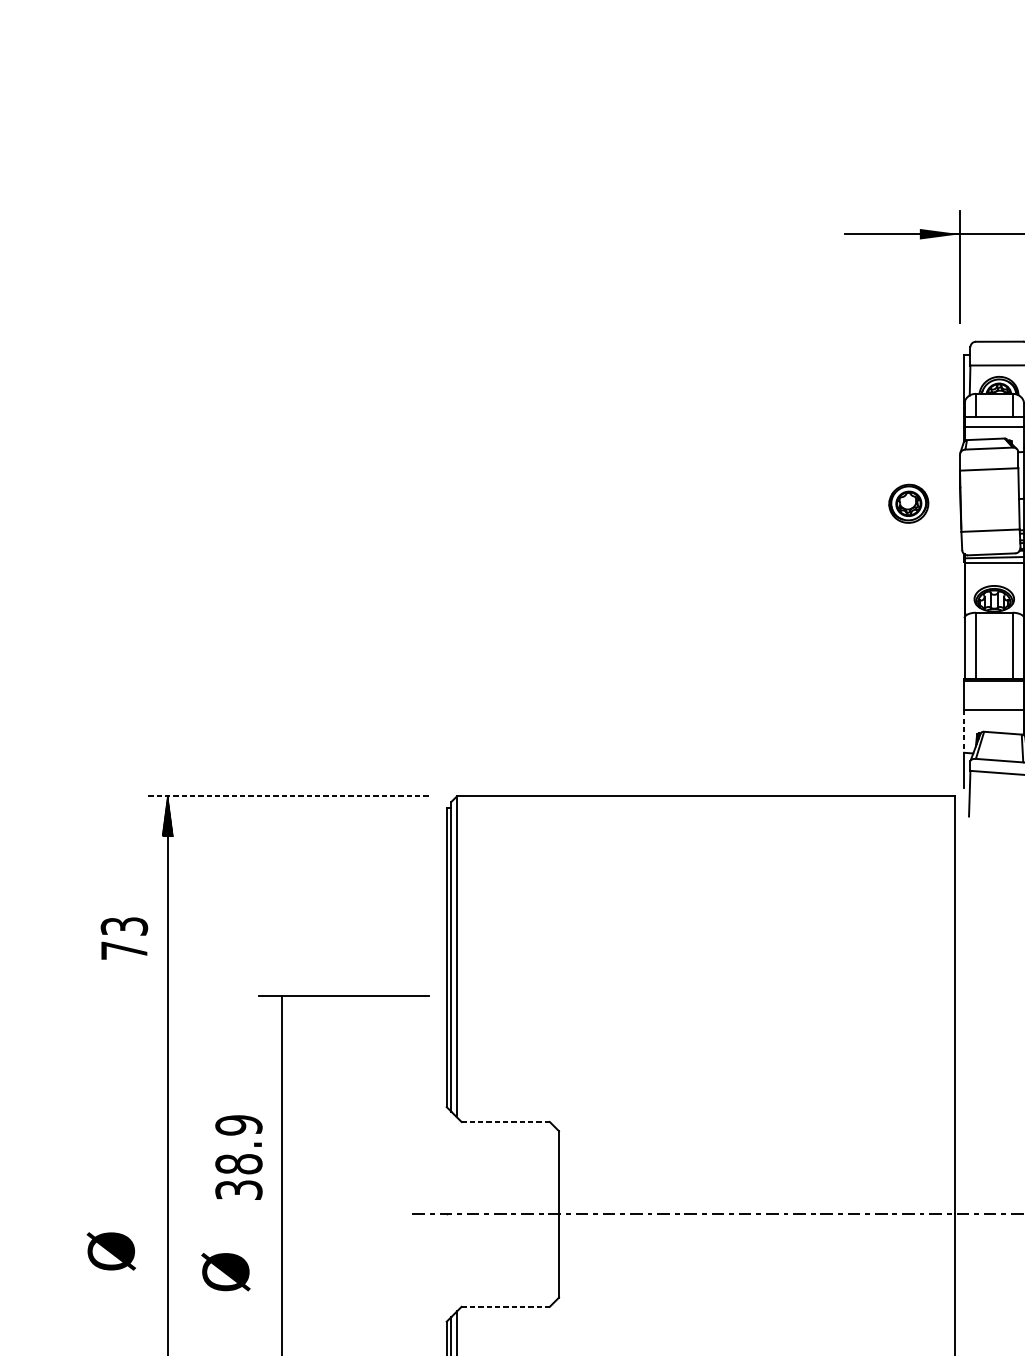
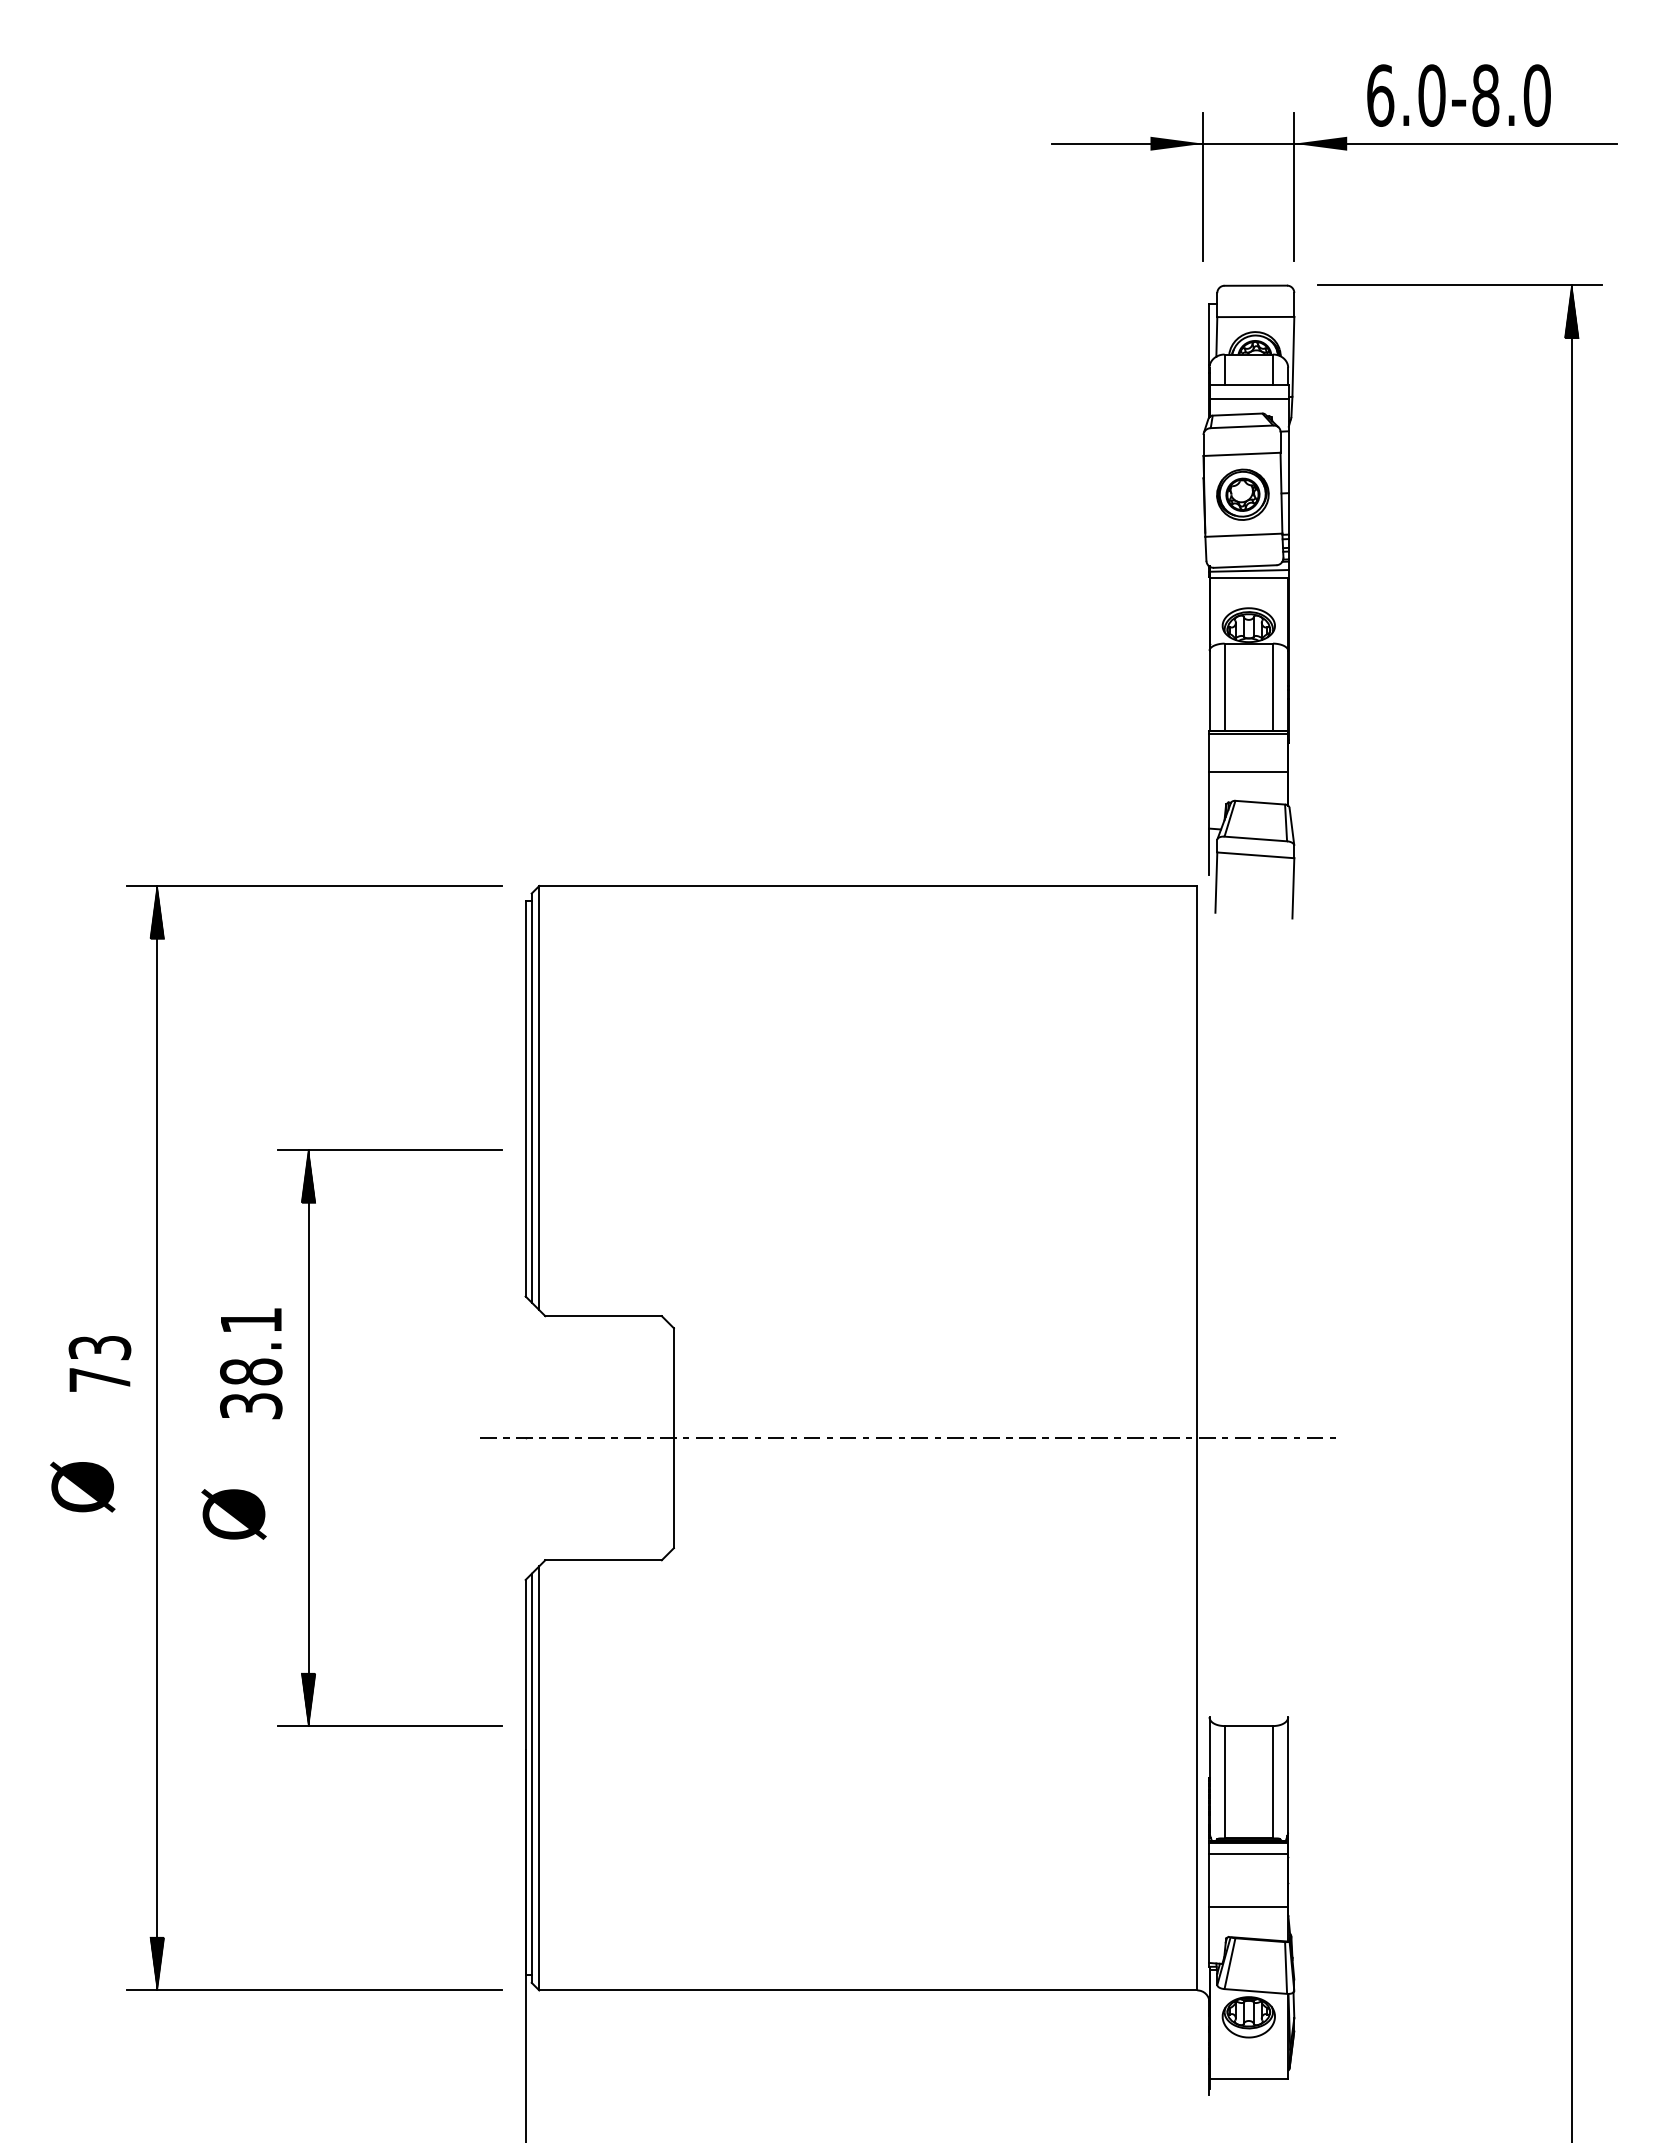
part: (908, 503) -> (1242, 494), moved
line: (964, 731) -> (1209, 800), dashed -> solid
line: (286, 796) -> (313, 886), dashed -> solid
text: (124, 938) -> (99, 1363), moved
hatch: (282, 1016) -> (308, 1176), added
line: (505, 1122) -> (603, 1316), dashed -> solid
text: (239, 1125) -> (251, 1320), 38.9 -> 38.1
line: (506, 1306) -> (604, 1560), dashed -> solid

